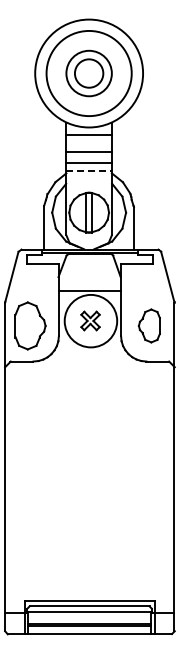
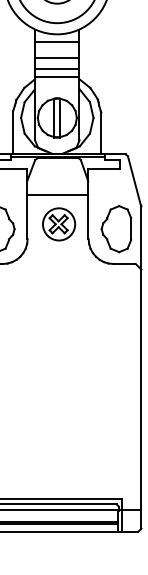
line: (88, 171) -> (56, 77), dashed -> solid
circle: (90, 320) -> (58, 223), size x0.62
part: (149, 325) -> (116, 228), size x1.43

